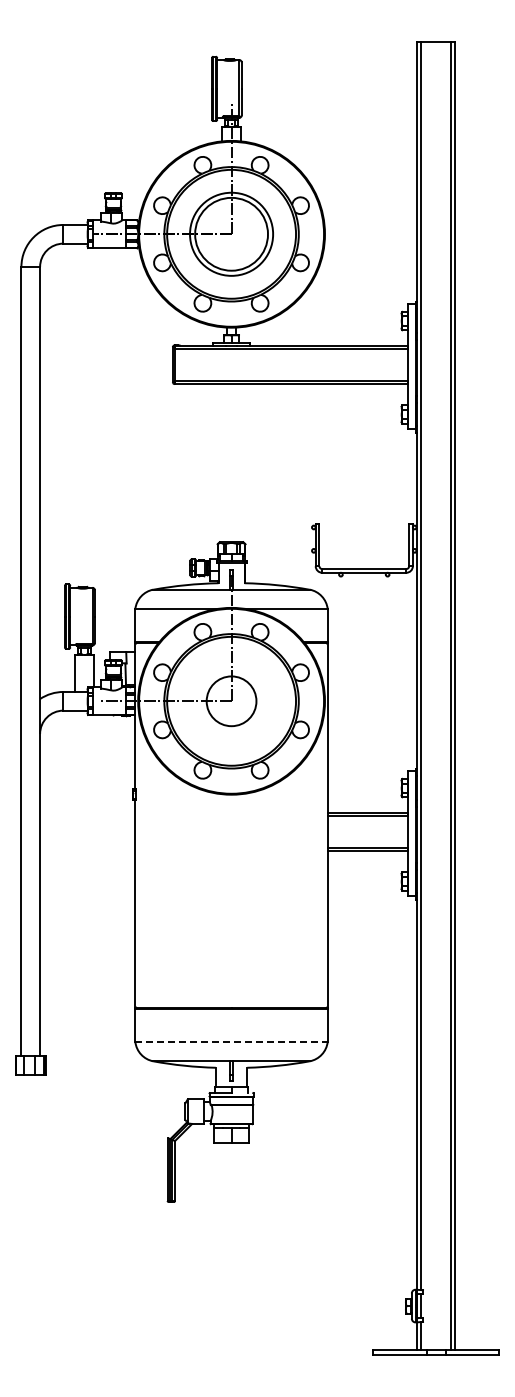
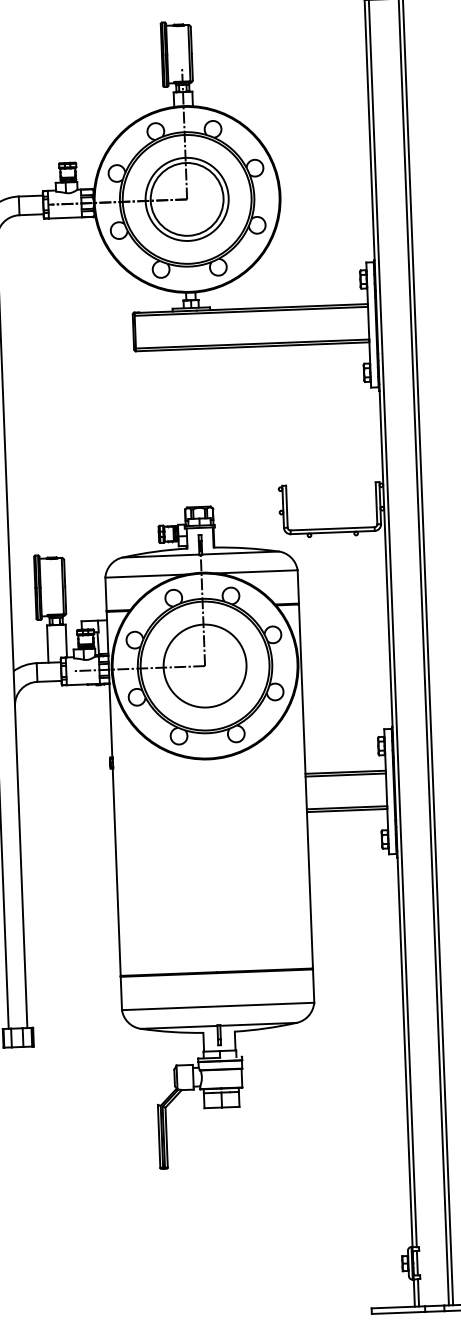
circle: (231, 700) -> (204, 665), size x1.67
line: (232, 1041) -> (219, 1005), dashed -> solid

